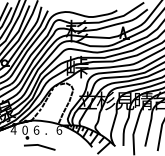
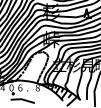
text: (59, 129) -> (37, 87), 6 -> 8

